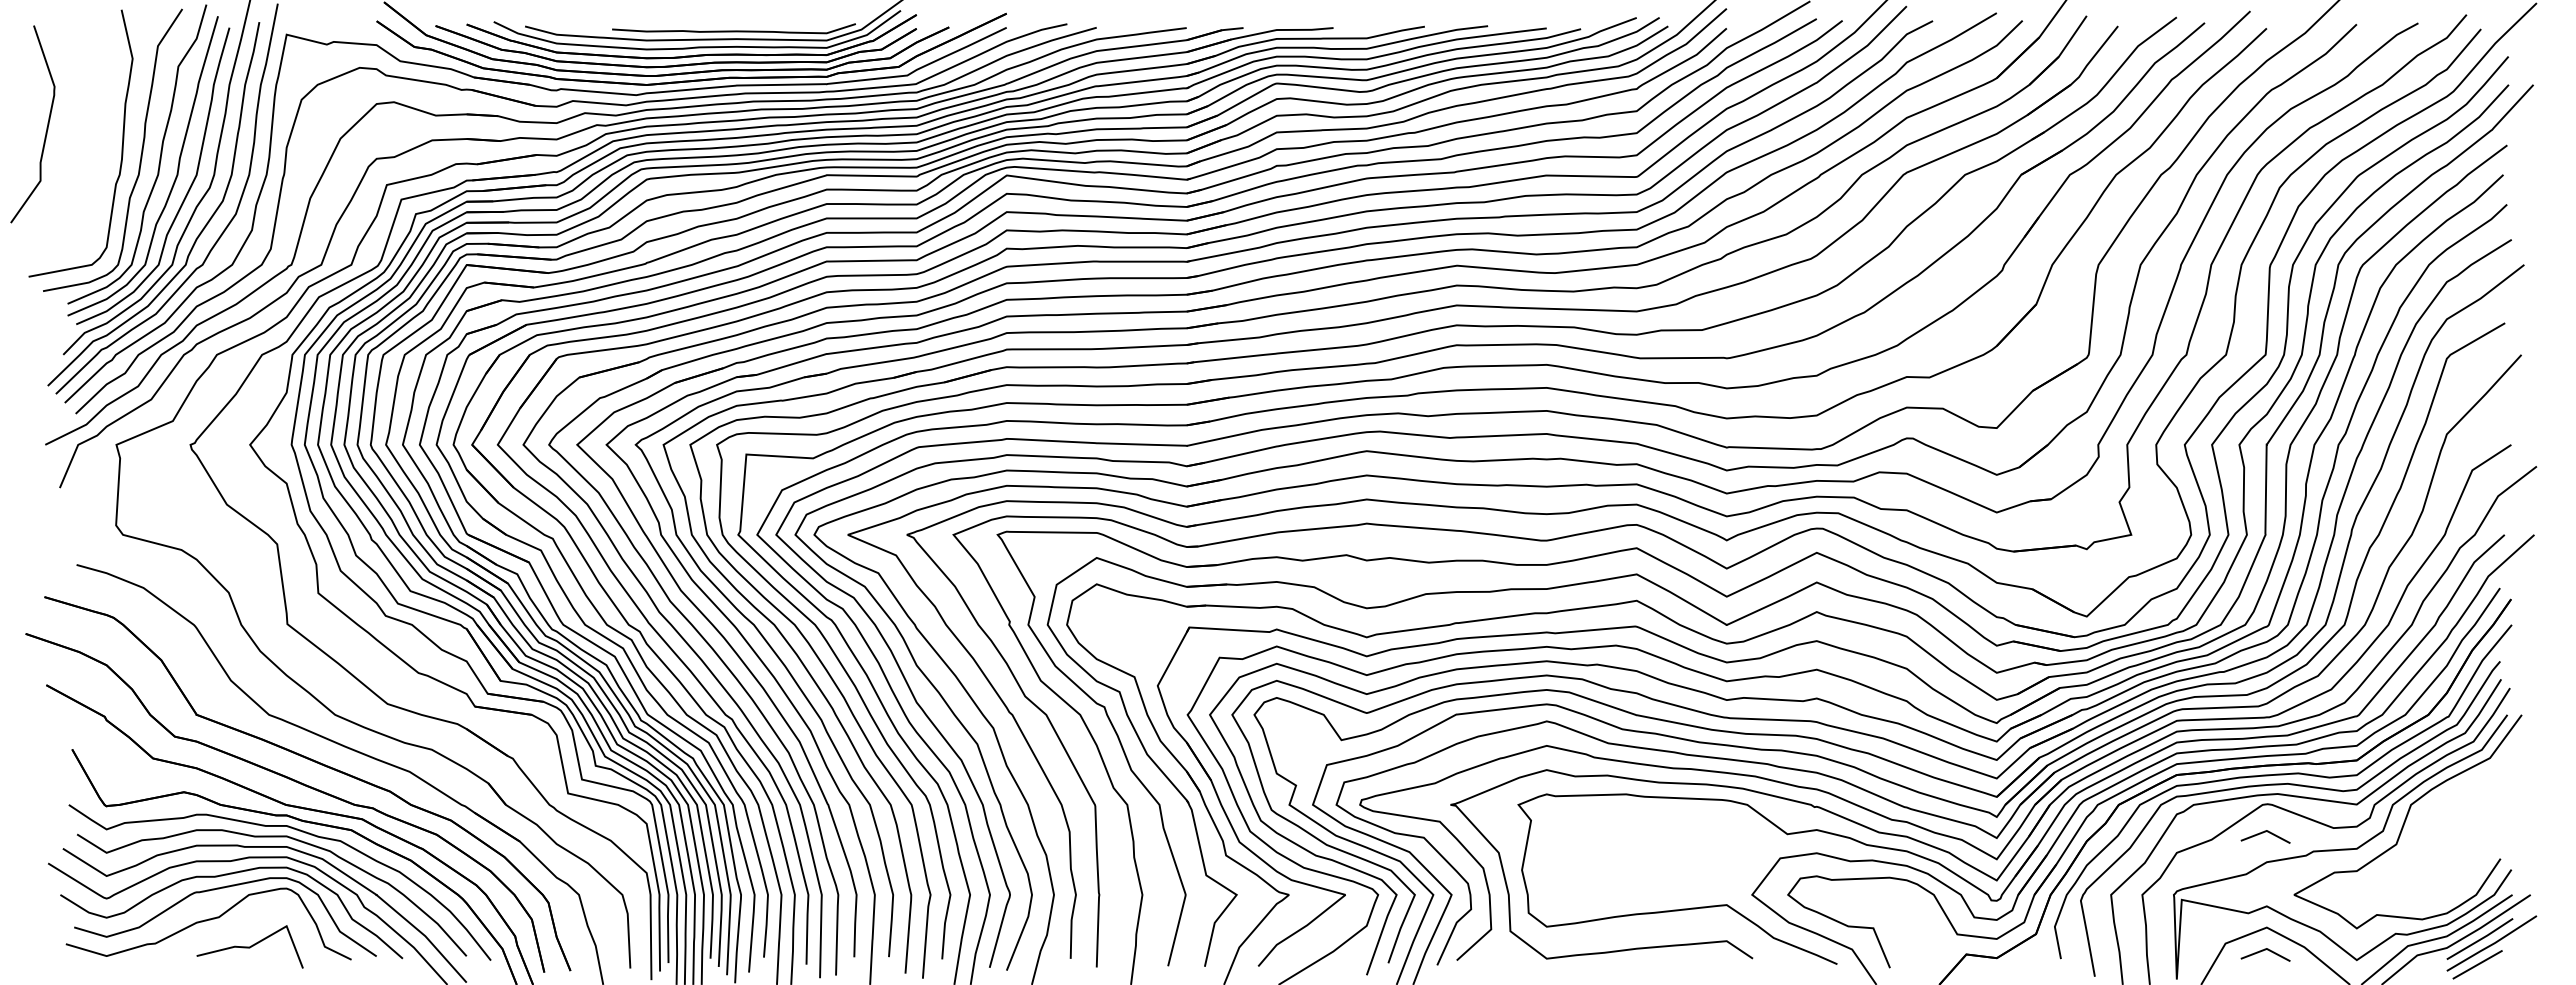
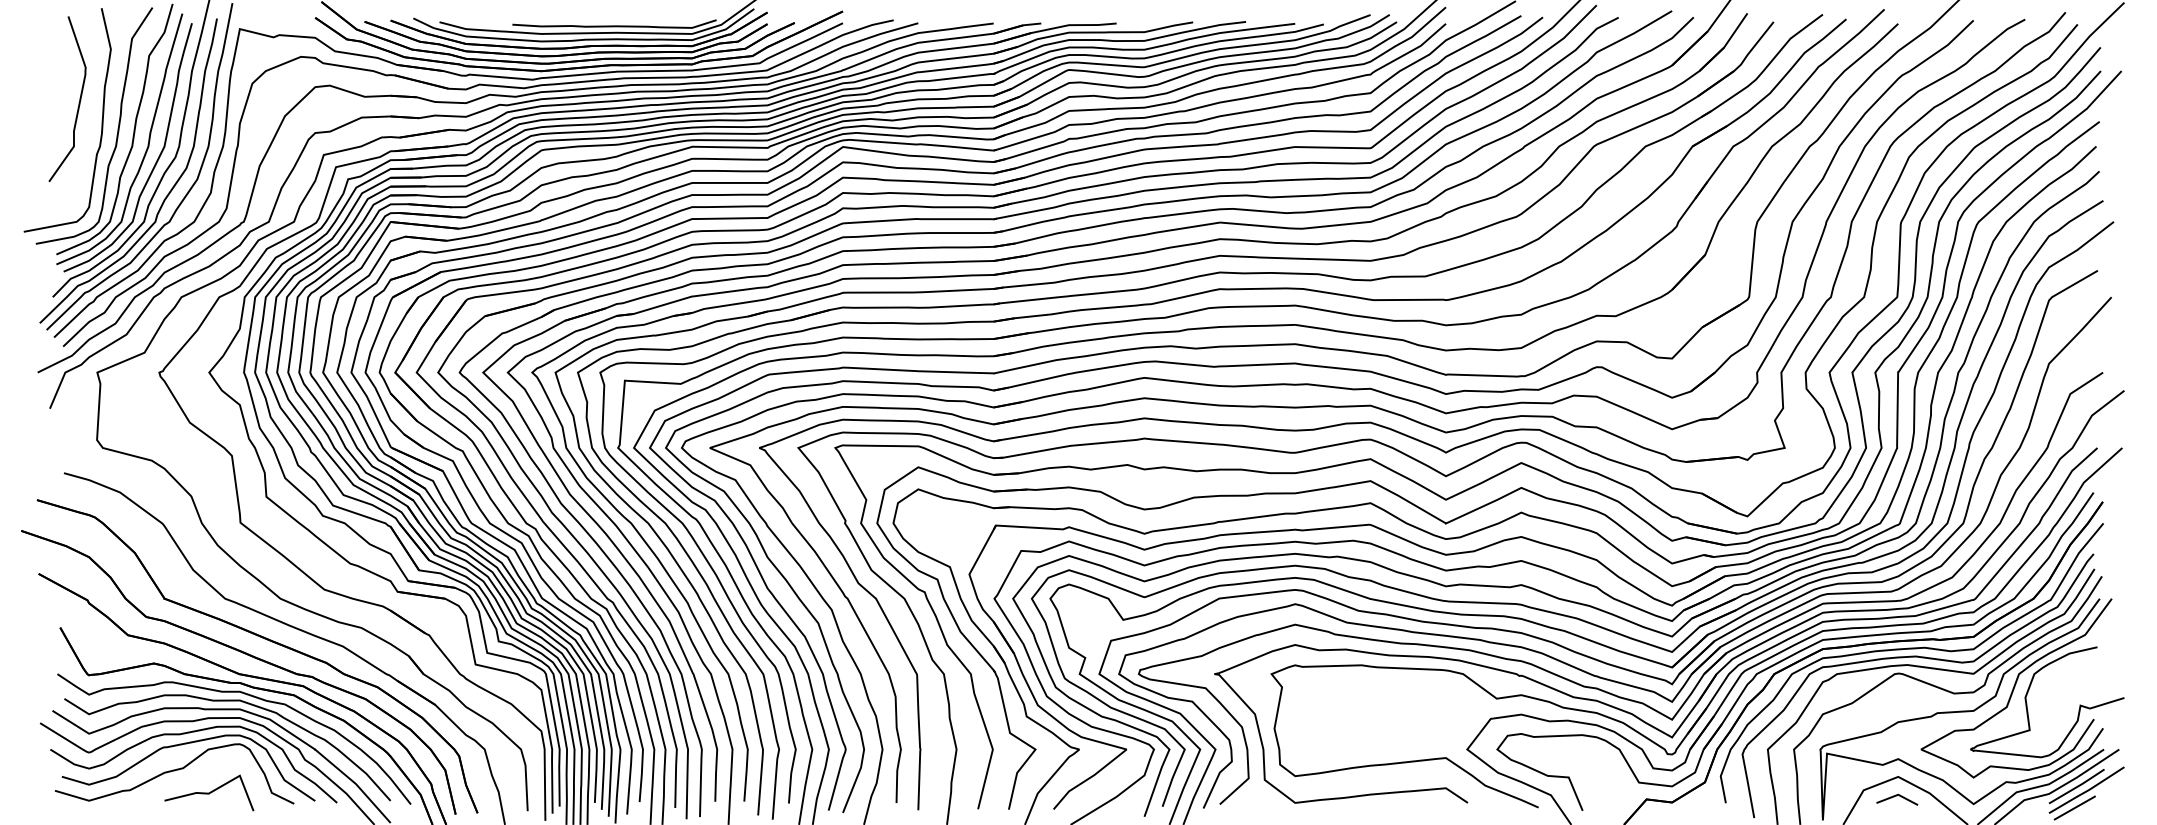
curve: (46, 127) -> (78, 101), moved
line: (2263, 833) -> (1895, 698), removed
curve: (2421, 844) -> (2027, 707), added

